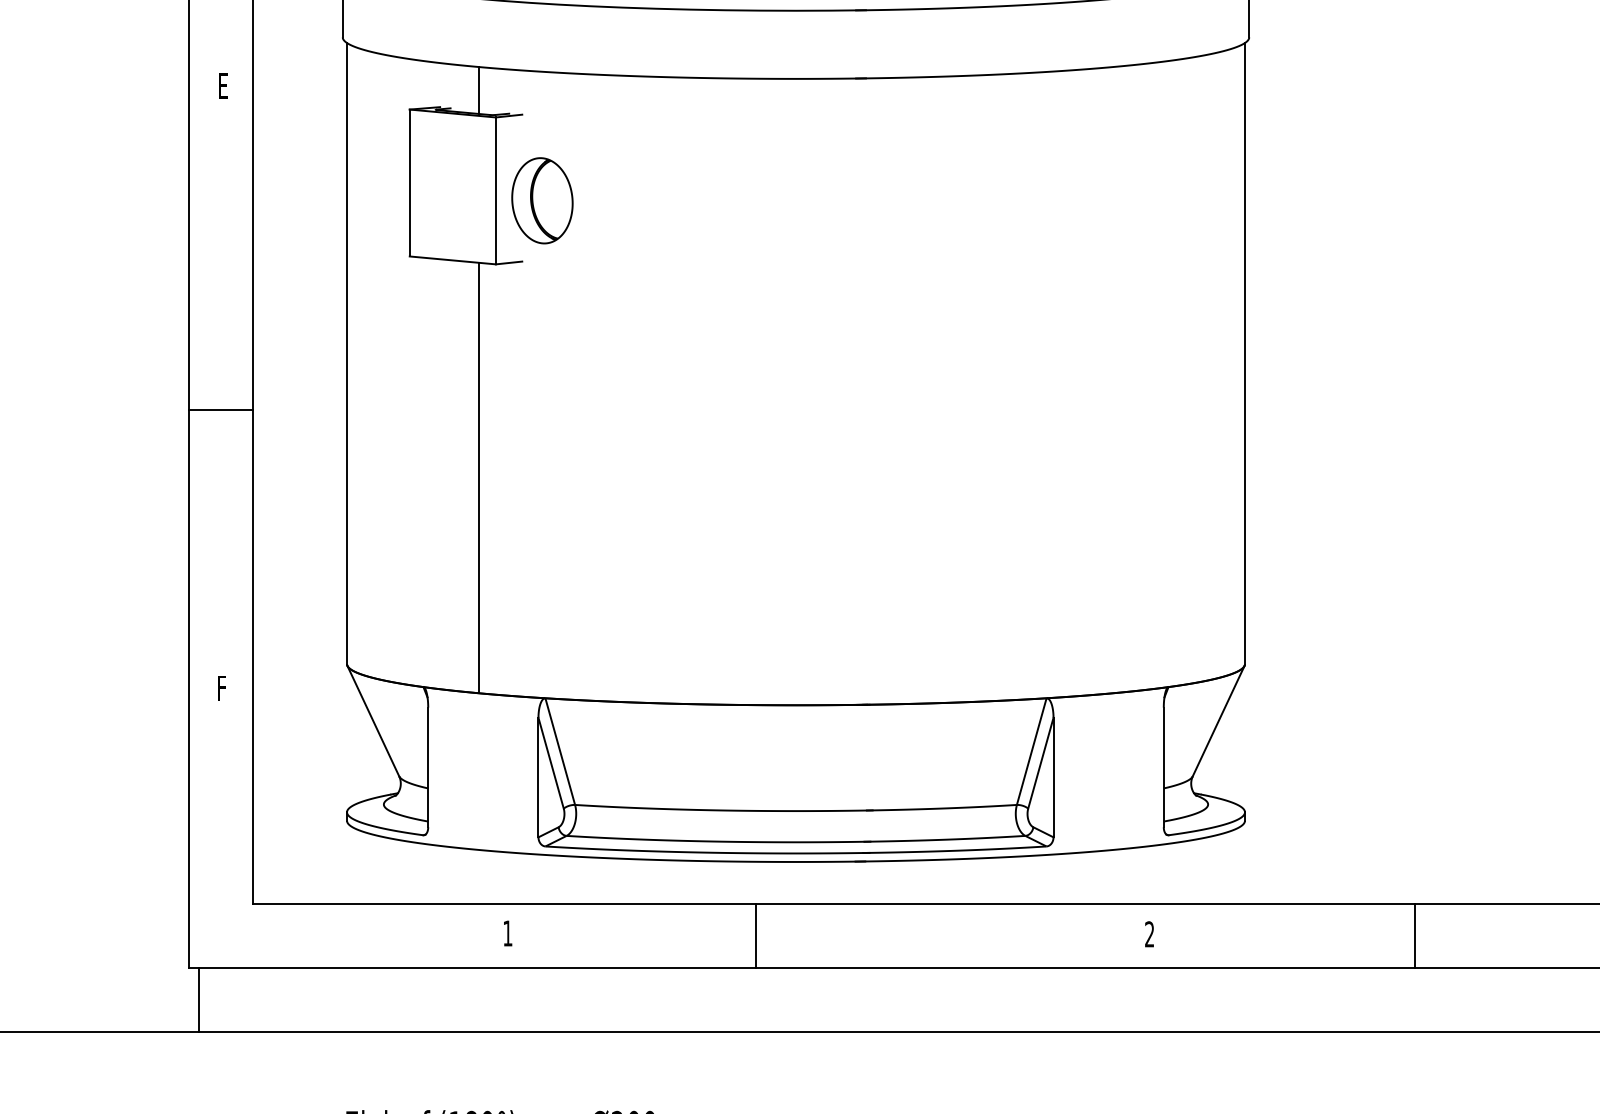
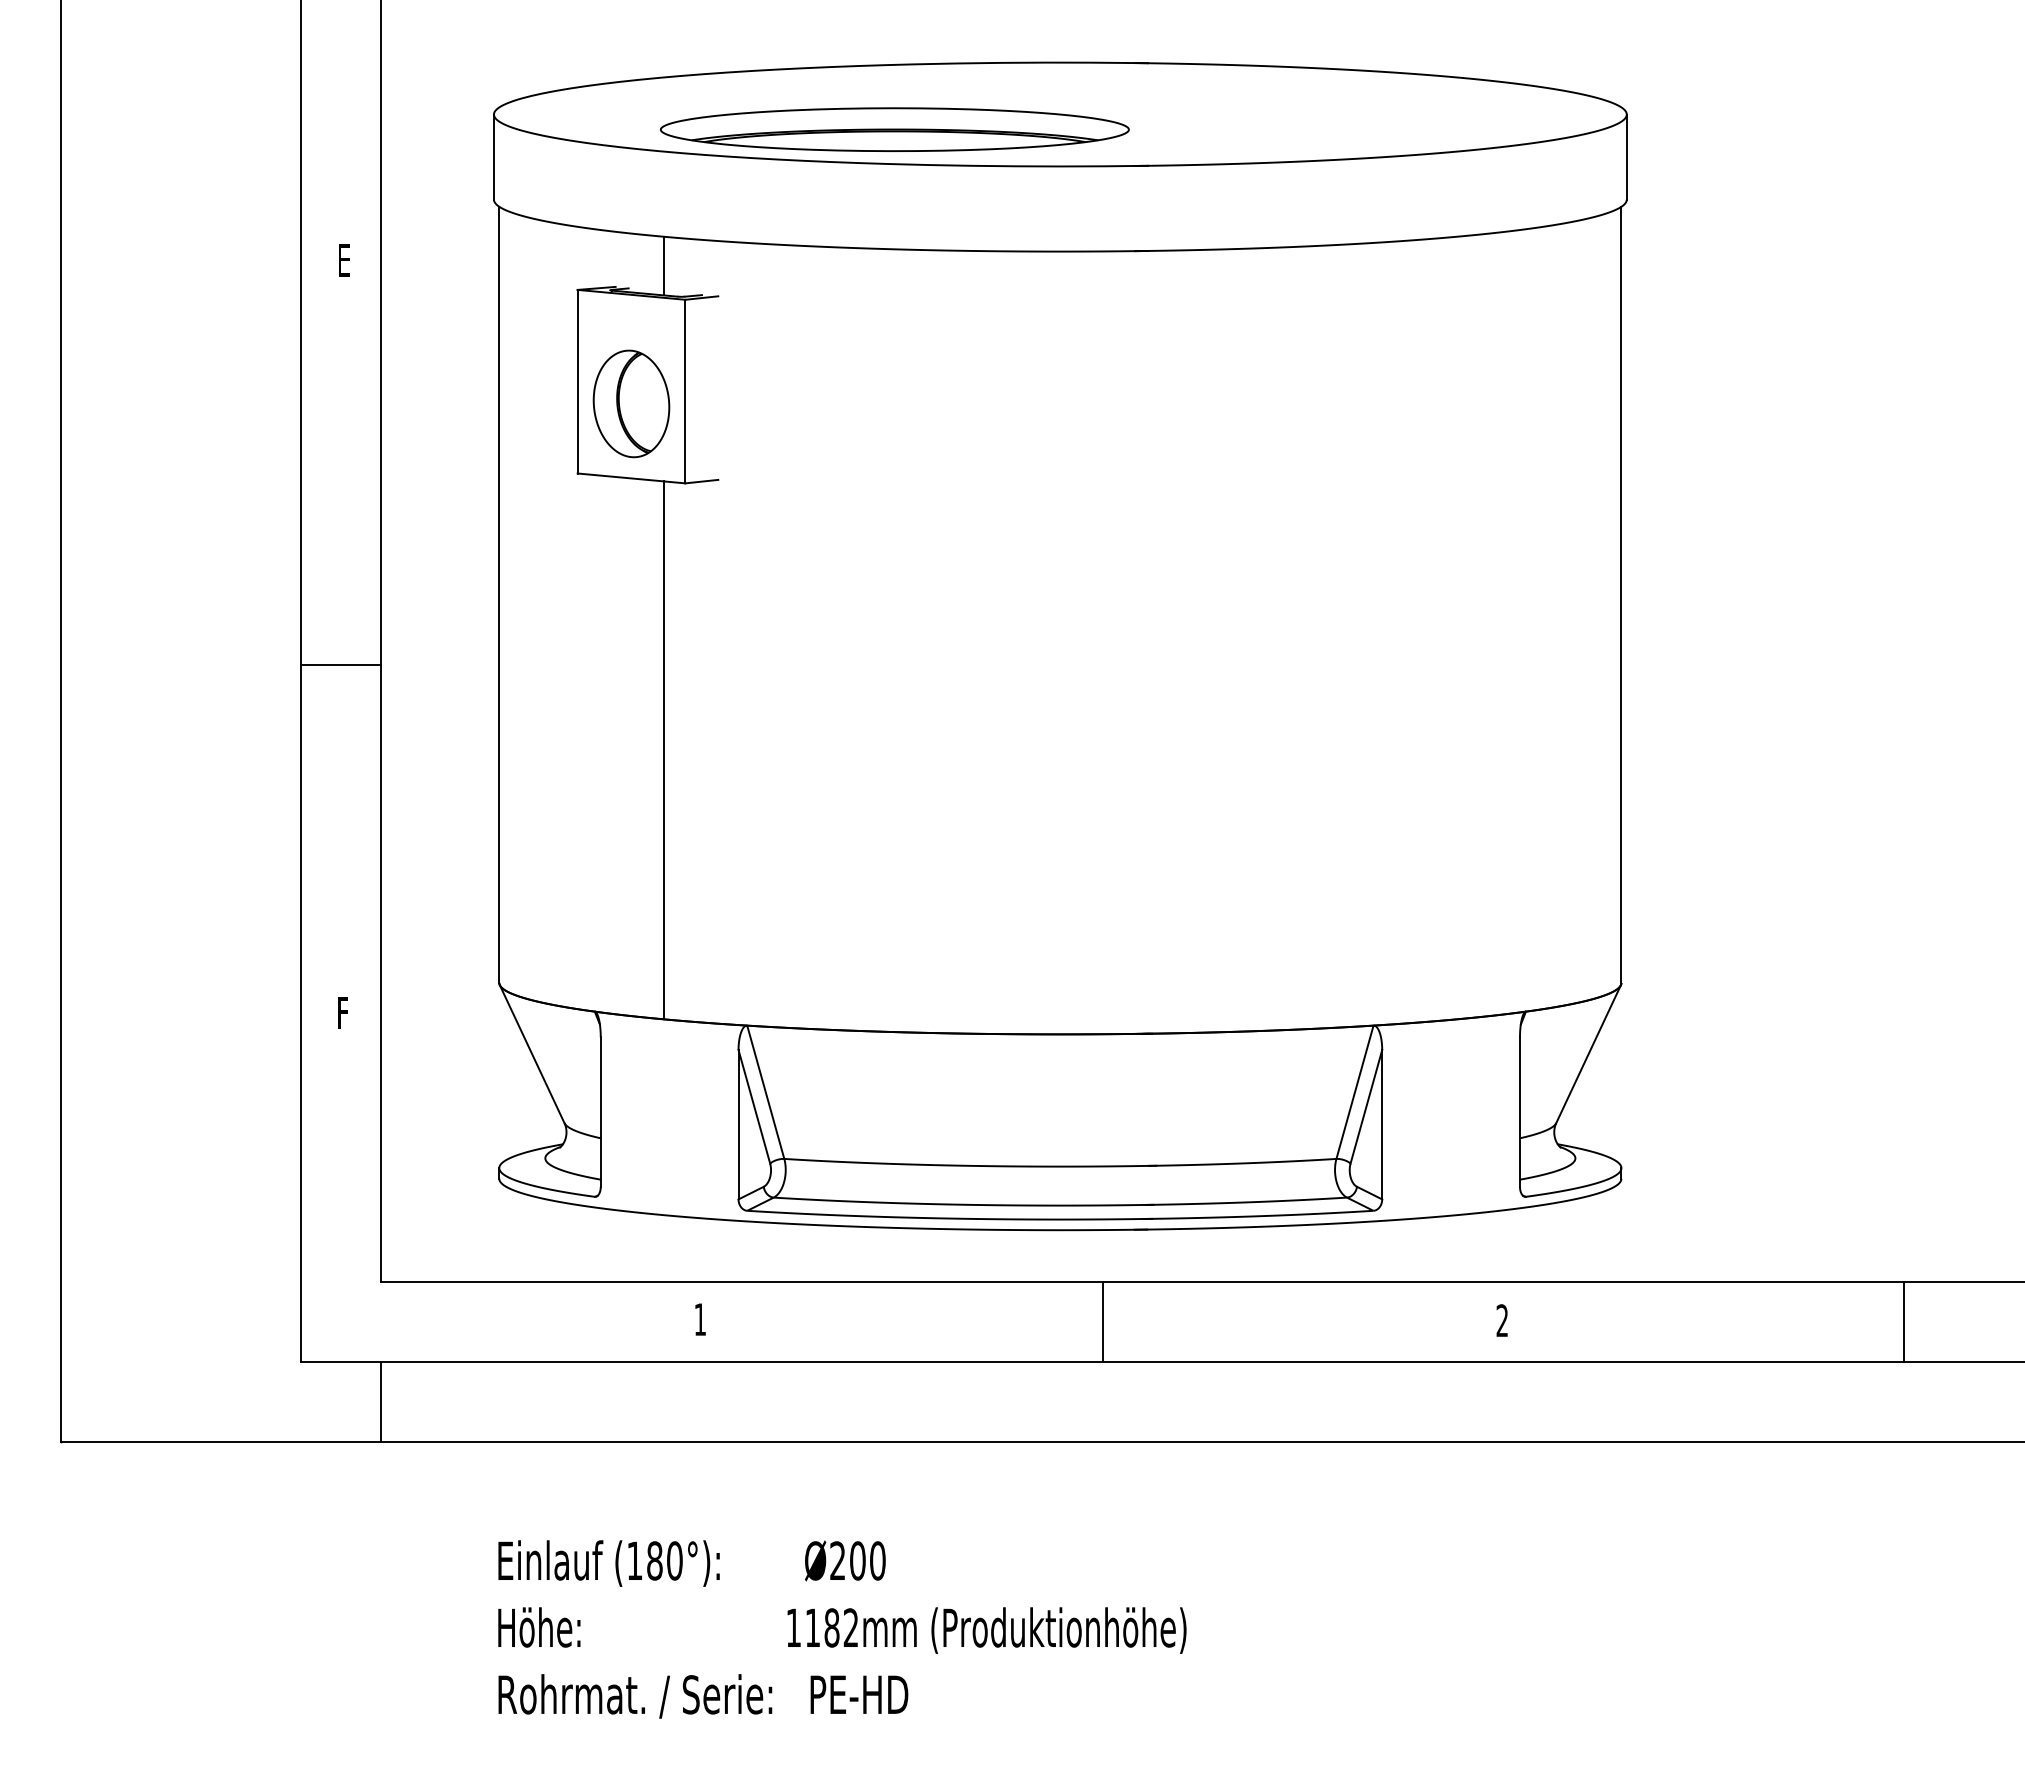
part: (542, 200) -> (631, 403), moved
line: (756, 935) -> (1102, 1322), moved
line: (1414, 935) -> (1904, 1322), moved
line: (199, 999) -> (381, 1402), moved

